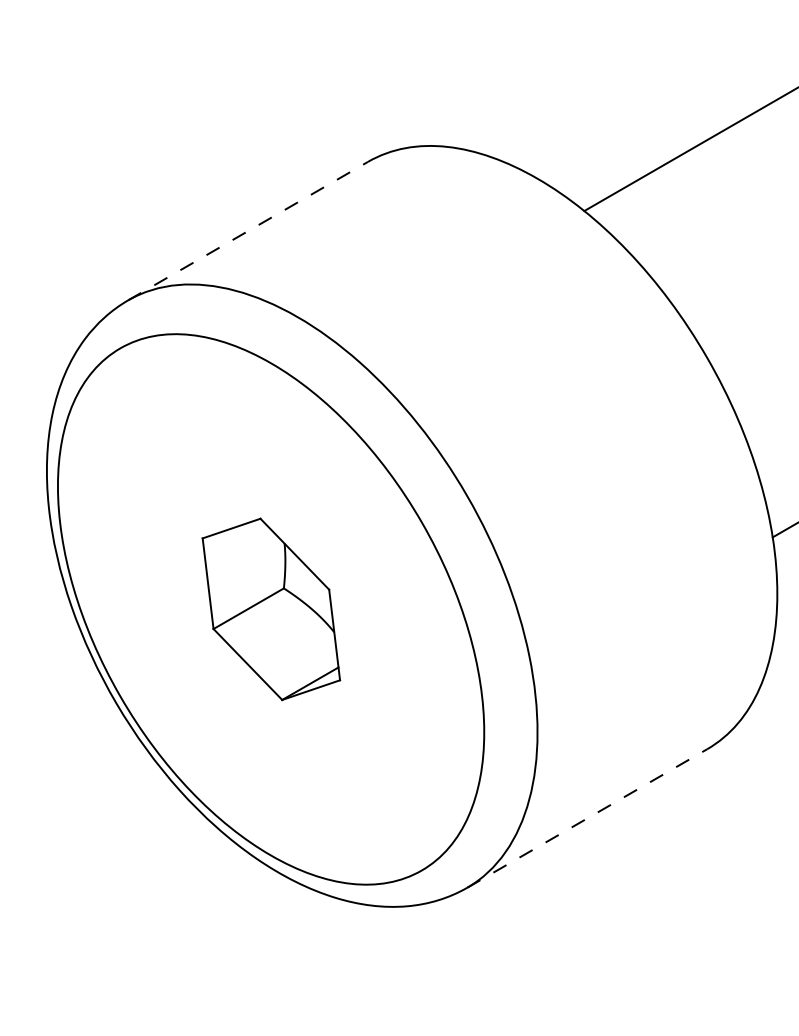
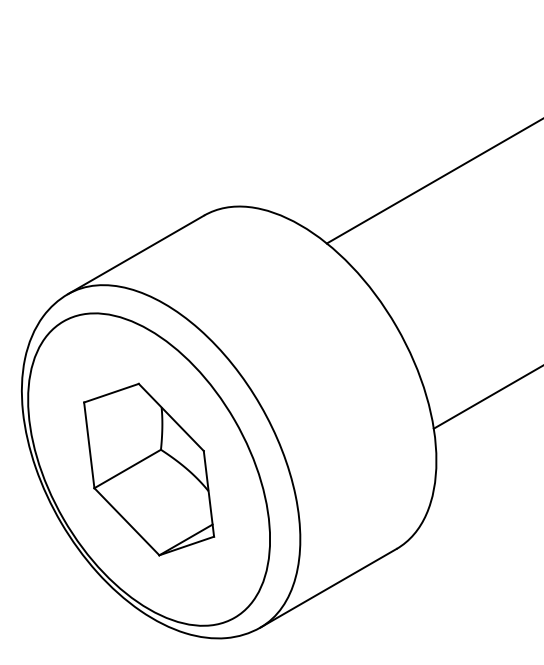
line: (248, 230) -> (136, 254), dashed -> solid
part: (271, 609) -> (149, 469), size x1.67
line: (587, 818) -> (328, 588), dashed -> solid

